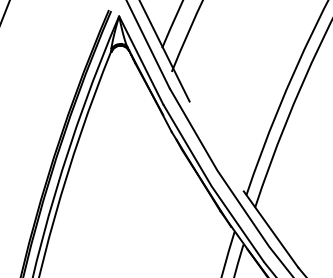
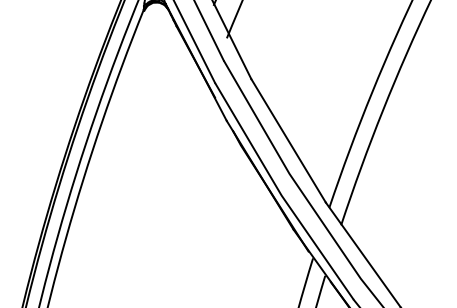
line: (216, 146) -> (288, 140), added

